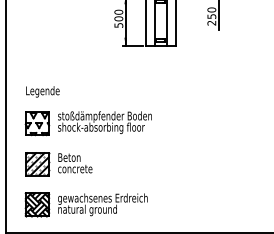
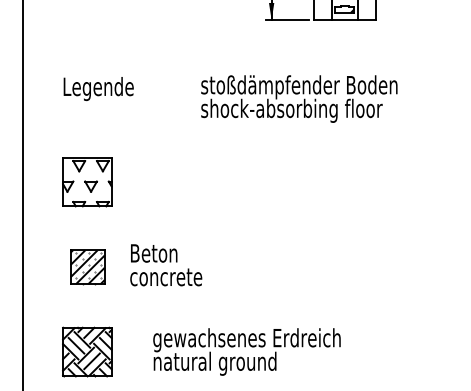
text: (42, 91) -> (97, 88), moved
text: (104, 122) -> (298, 98), moved
part: (37, 164) -> (87, 267), size x0.7
text: (102, 204) -> (246, 351), moved

